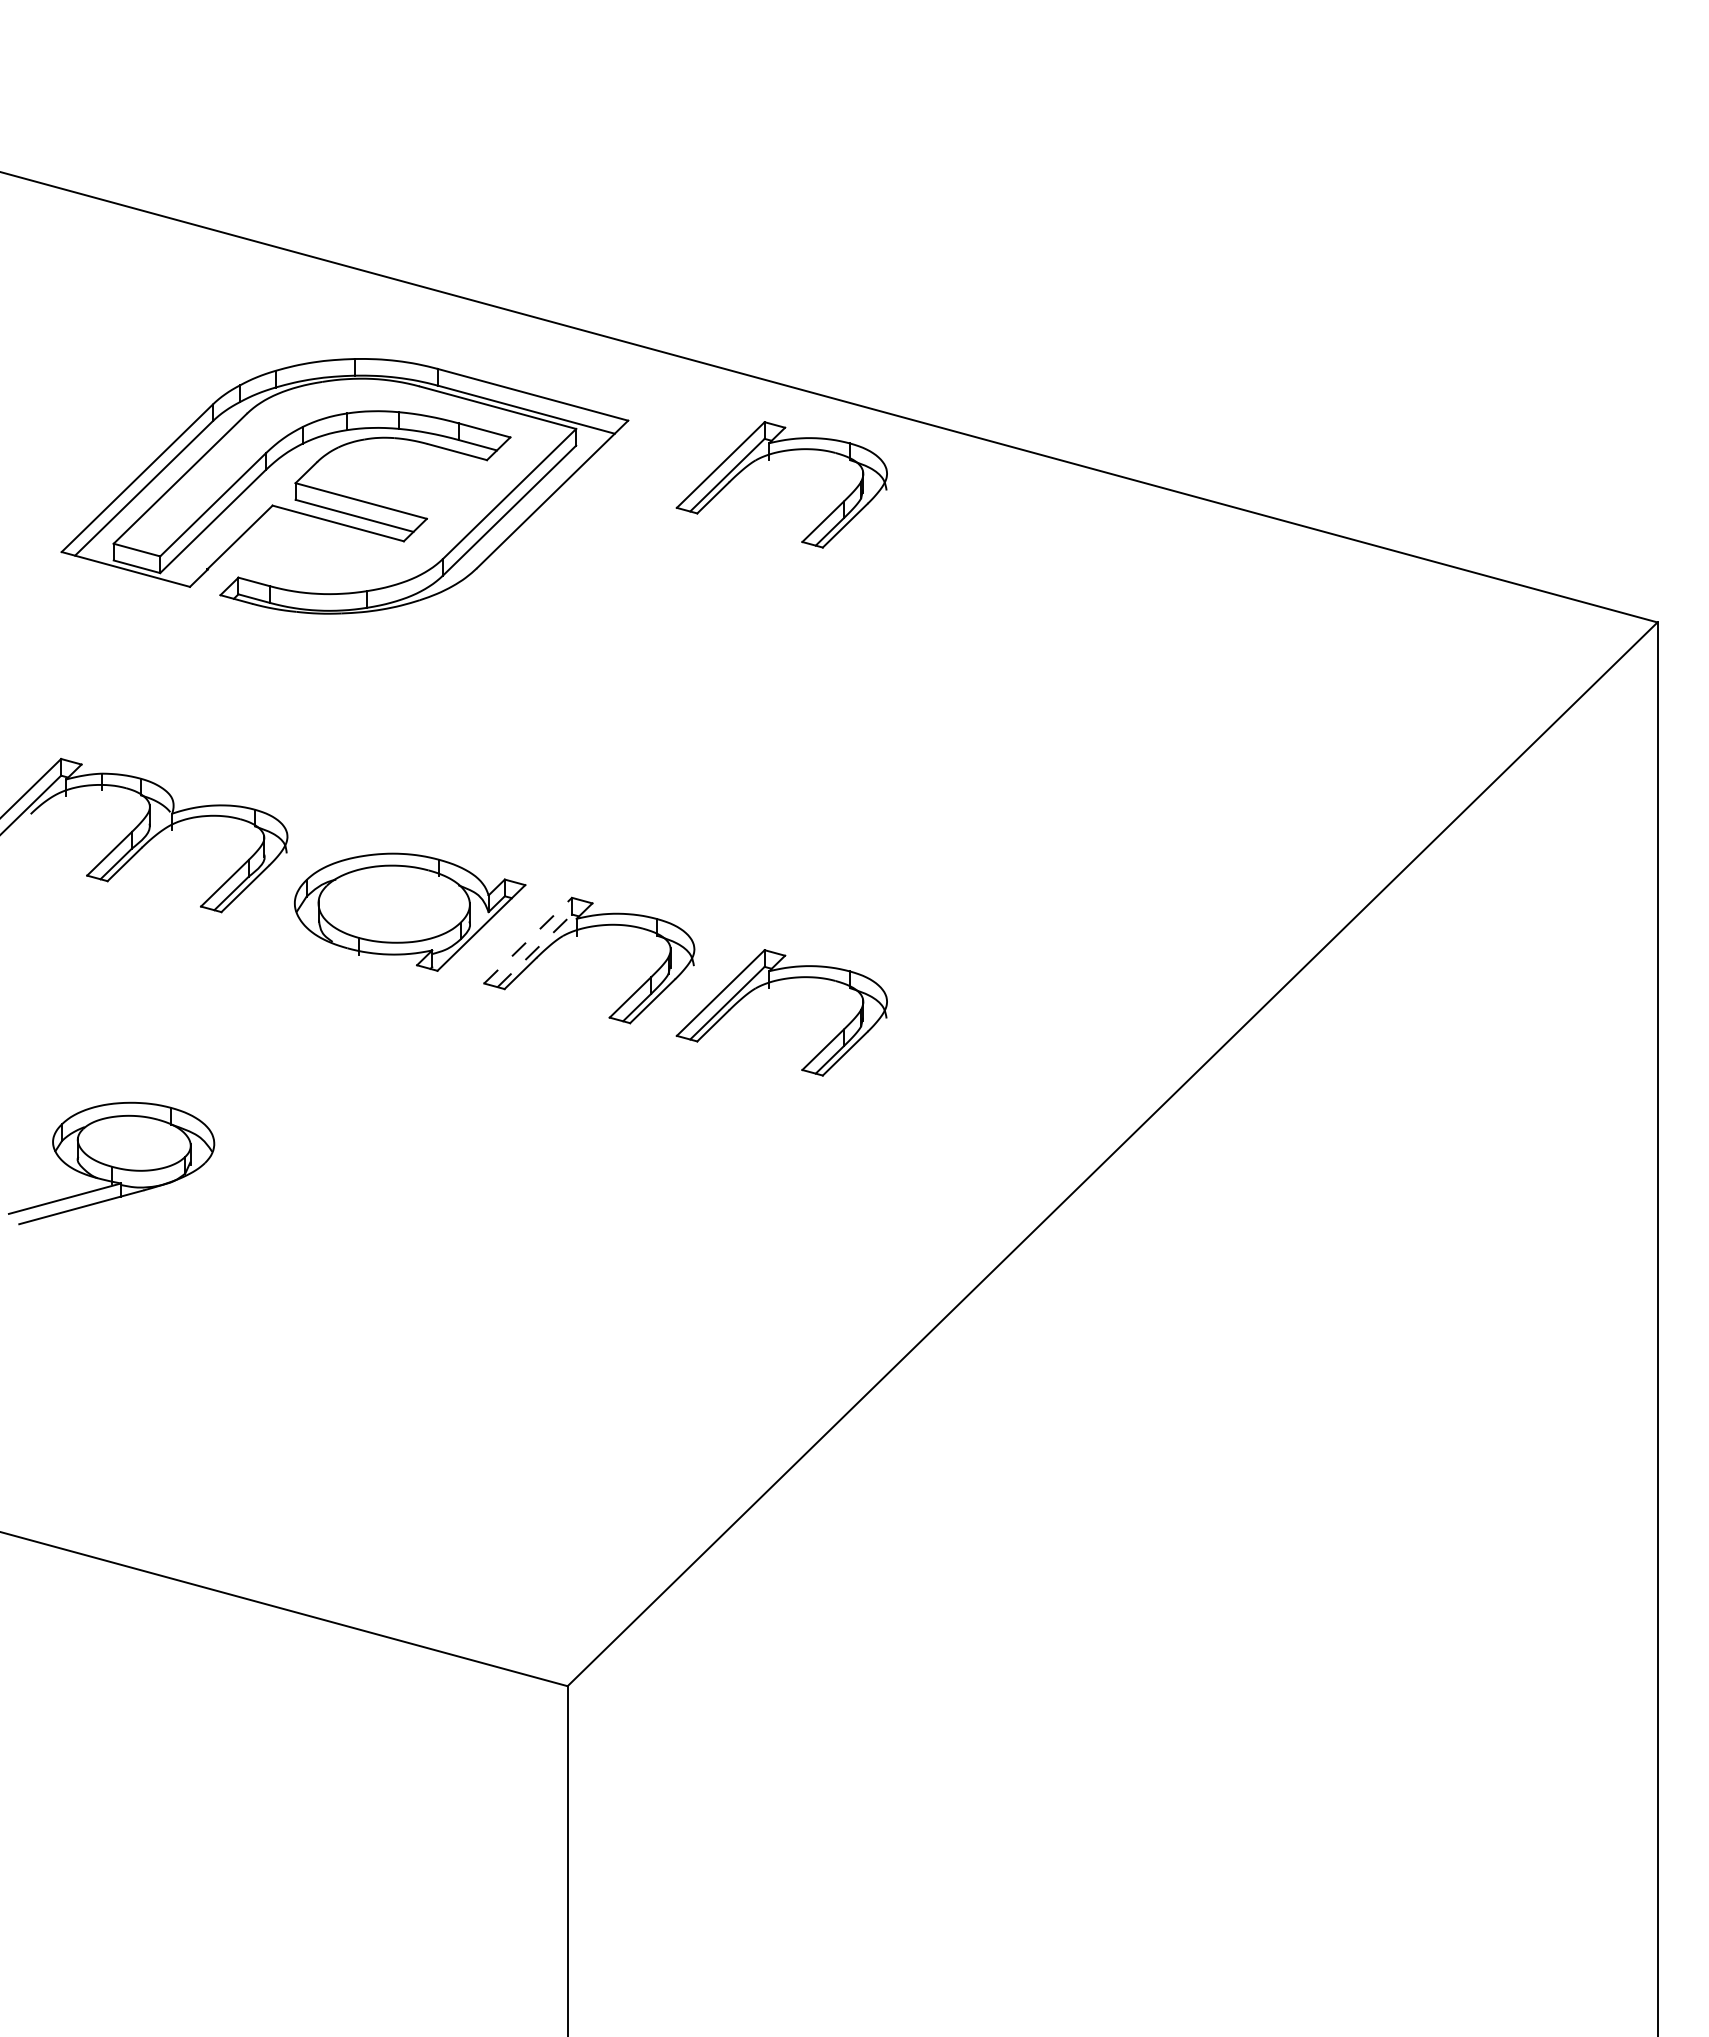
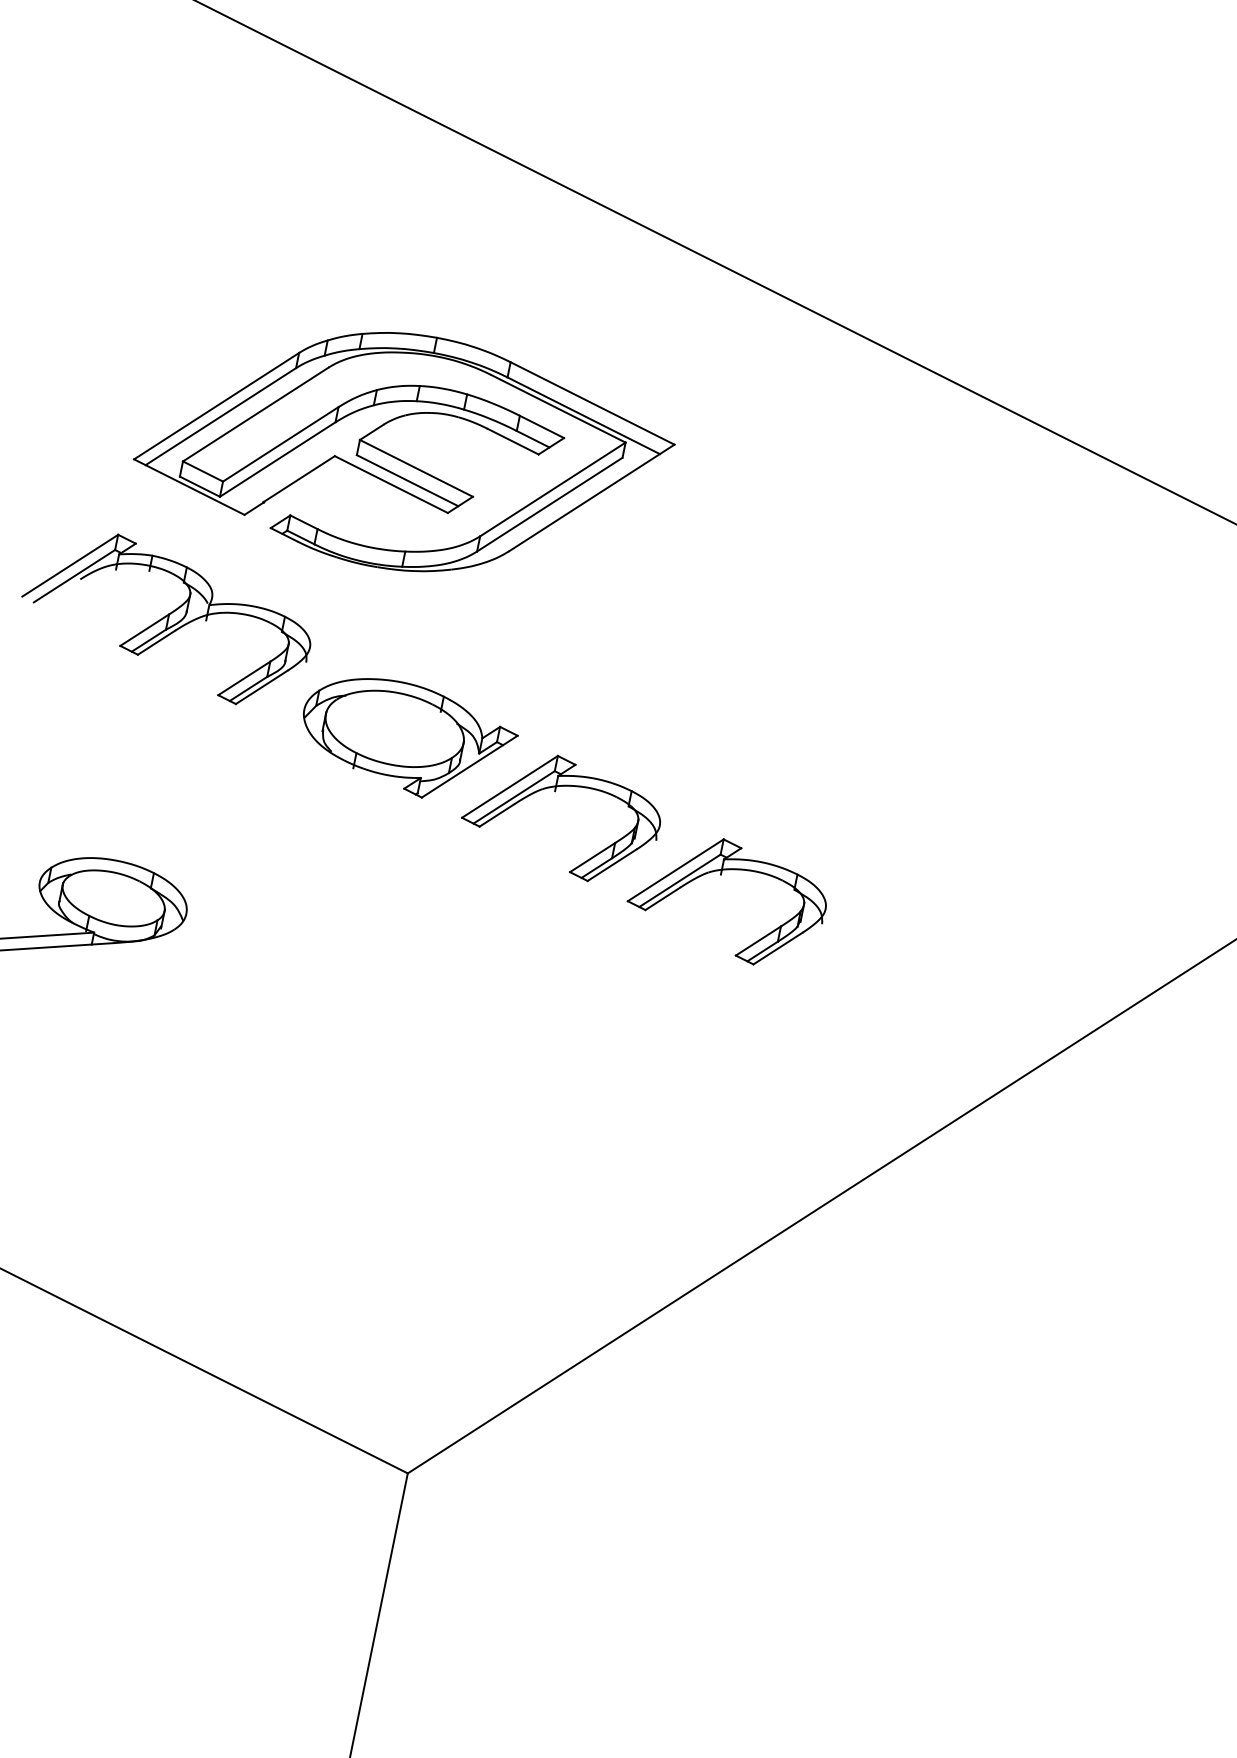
part: (769, 460) -> (818, 394), removed
part: (341, 494) -> (399, 458), moved
line: (528, 940) -> (510, 786), dashed -> solid
line: (535, 950) -> (514, 797), dashed -> solid

